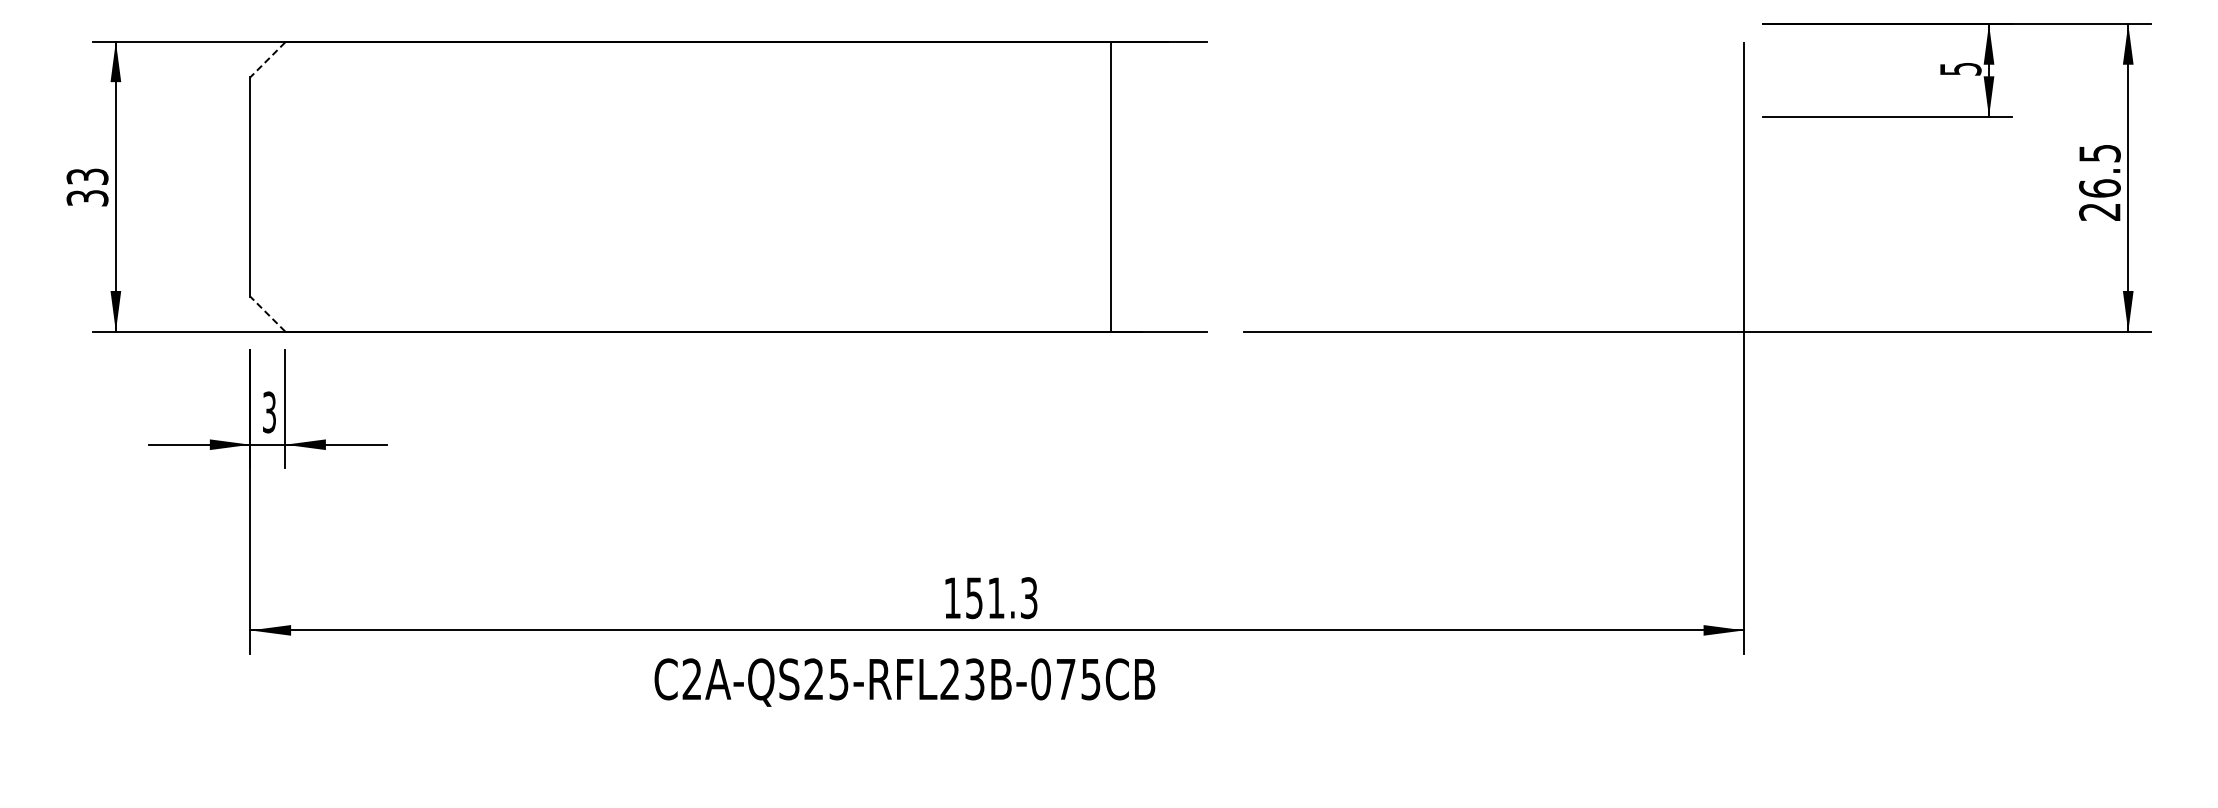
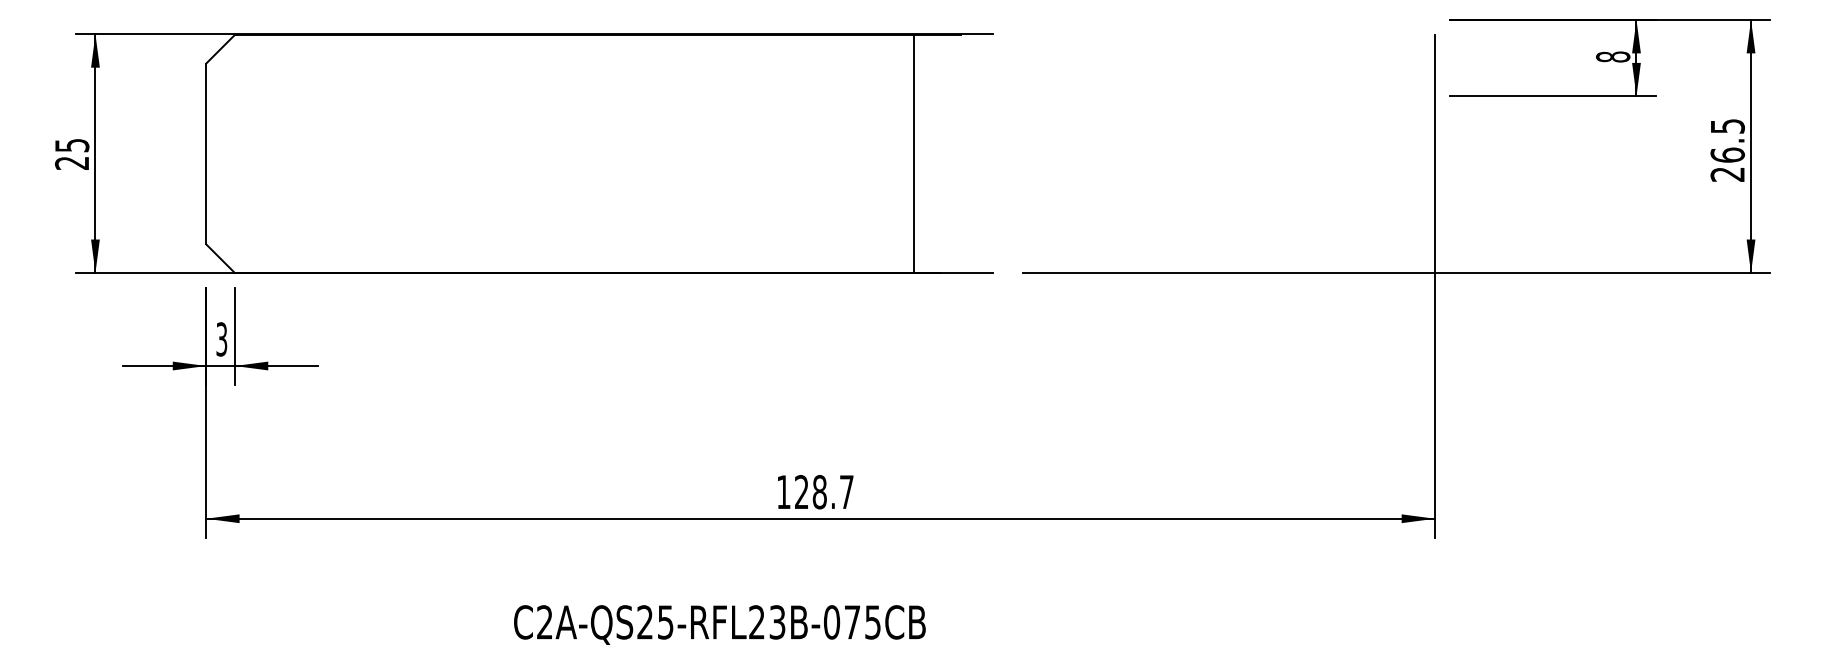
line: (267, 59) -> (220, 49), dashed -> solid
text: (1960, 68) -> (1613, 56), 5 -> 8
text: (87, 187) -> (72, 154), 33 -> 25
line: (267, 314) -> (220, 258), dashed -> solid
text: (1001, 598) -> (824, 492), 151.3 -> 128.7
text: (904, 682) -> (719, 624), moved

